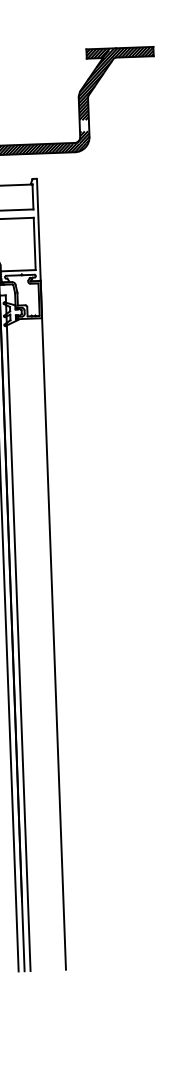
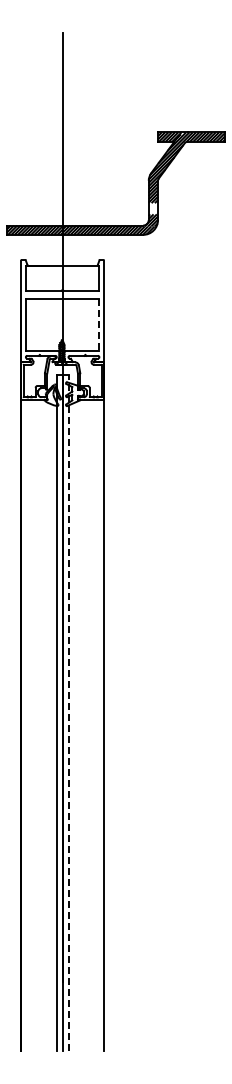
line: (34, 244) -> (99, 325), solid -> dashed
line: (18, 632) -> (68, 712), solid -> dashed

